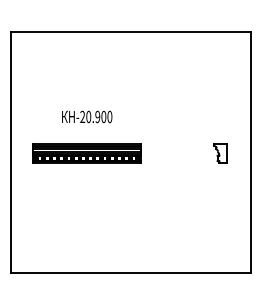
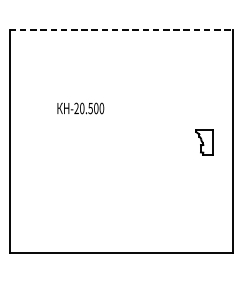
line: (131, 32) -> (121, 30), solid -> dashed
text: (97, 116) -> (90, 108), -20.900 -> -20.500
part: (86, 153) -> (80, 142), removed
part: (220, 153) -> (204, 142), size x1.4

